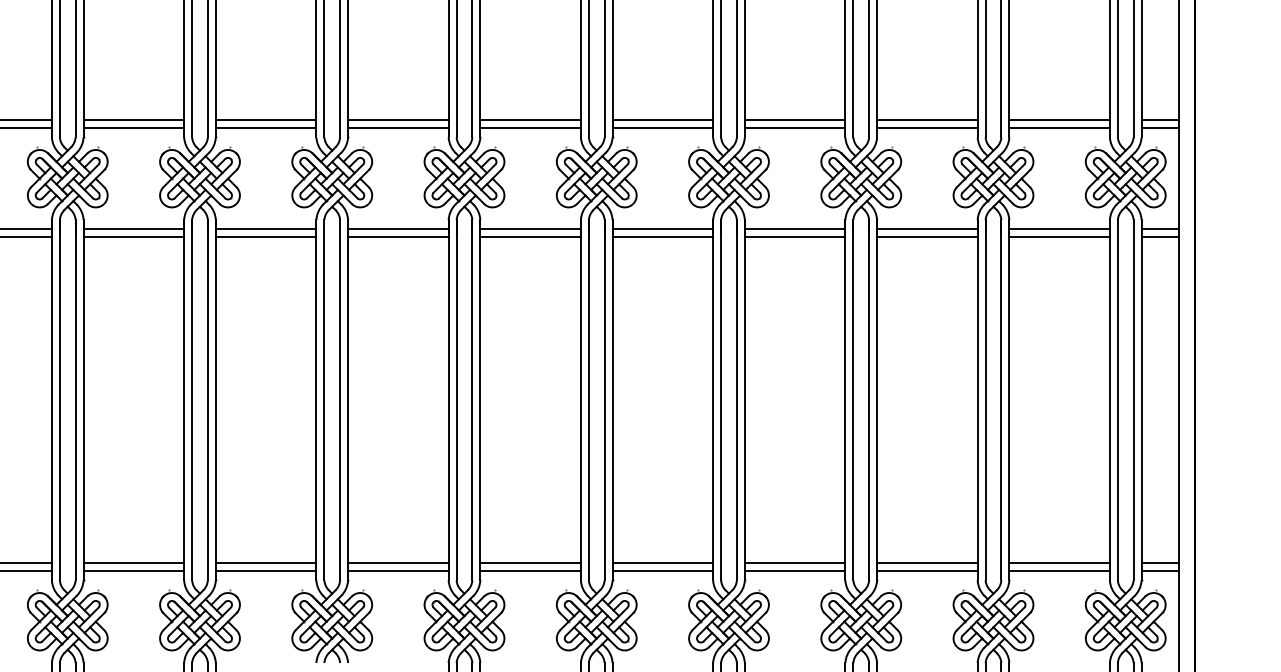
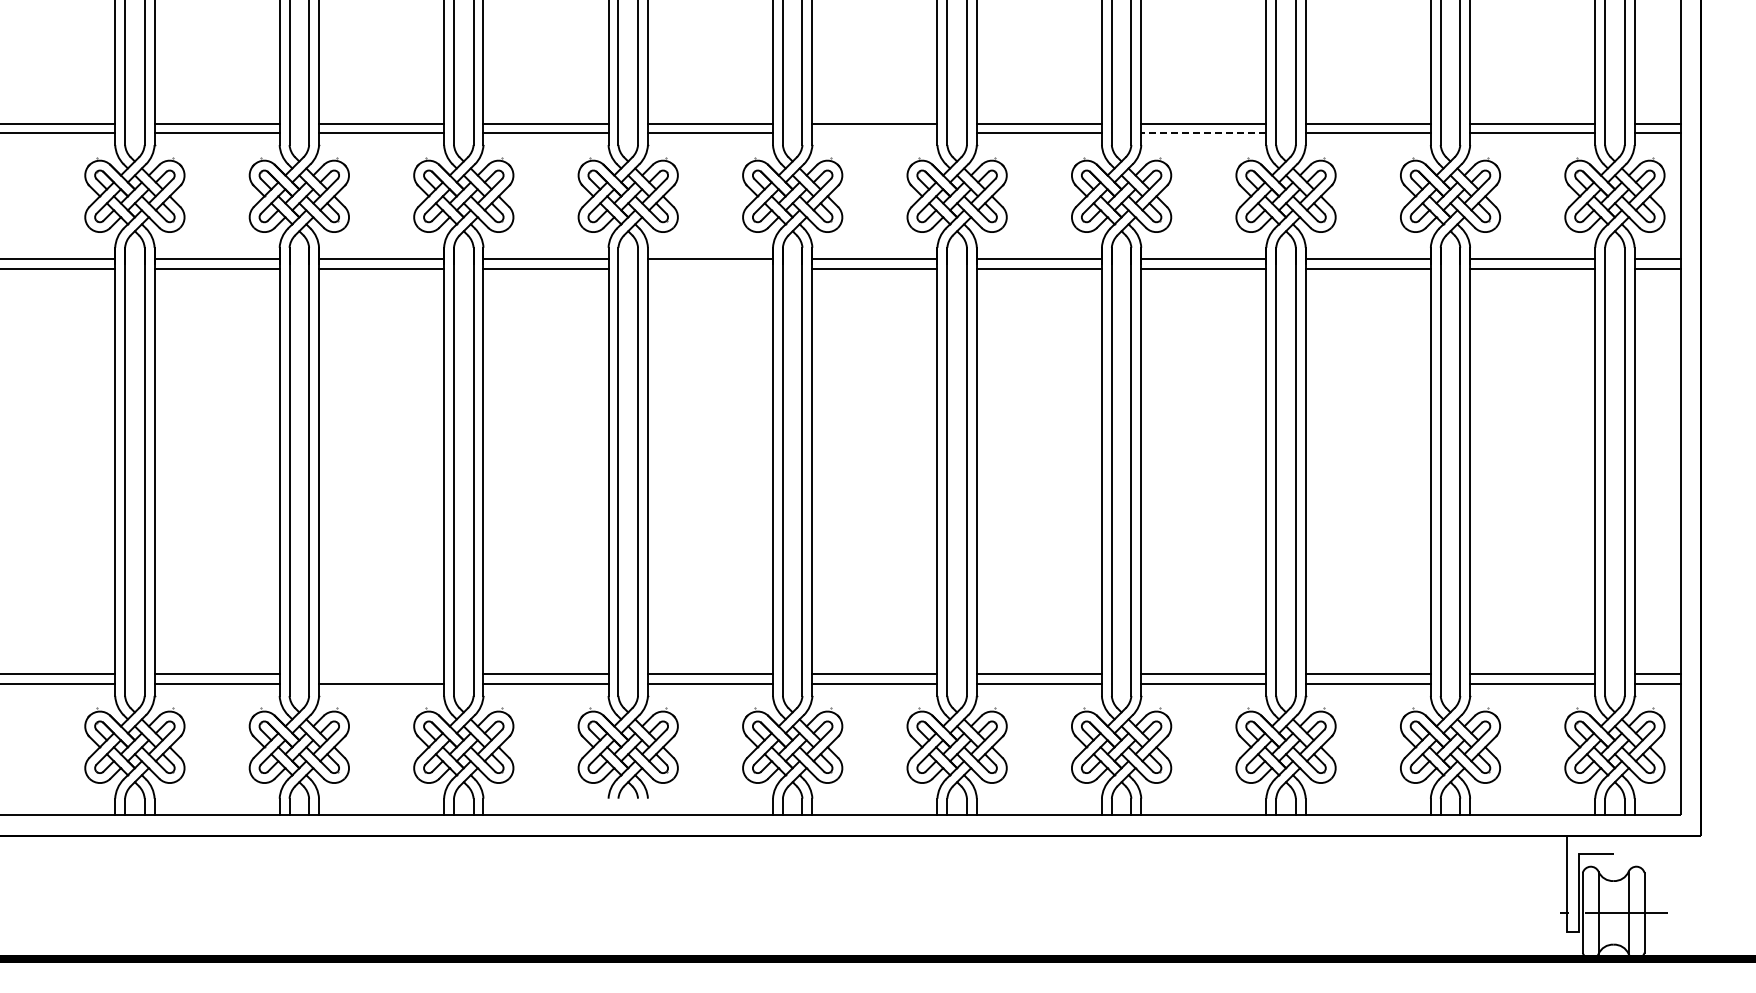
line: (530, 128) -> (874, 133), removed
line: (794, 128) -> (1203, 133), solid -> dashed
line: (397, 237) -> (709, 269), removed
line: (133, 563) -> (381, 674), removed

